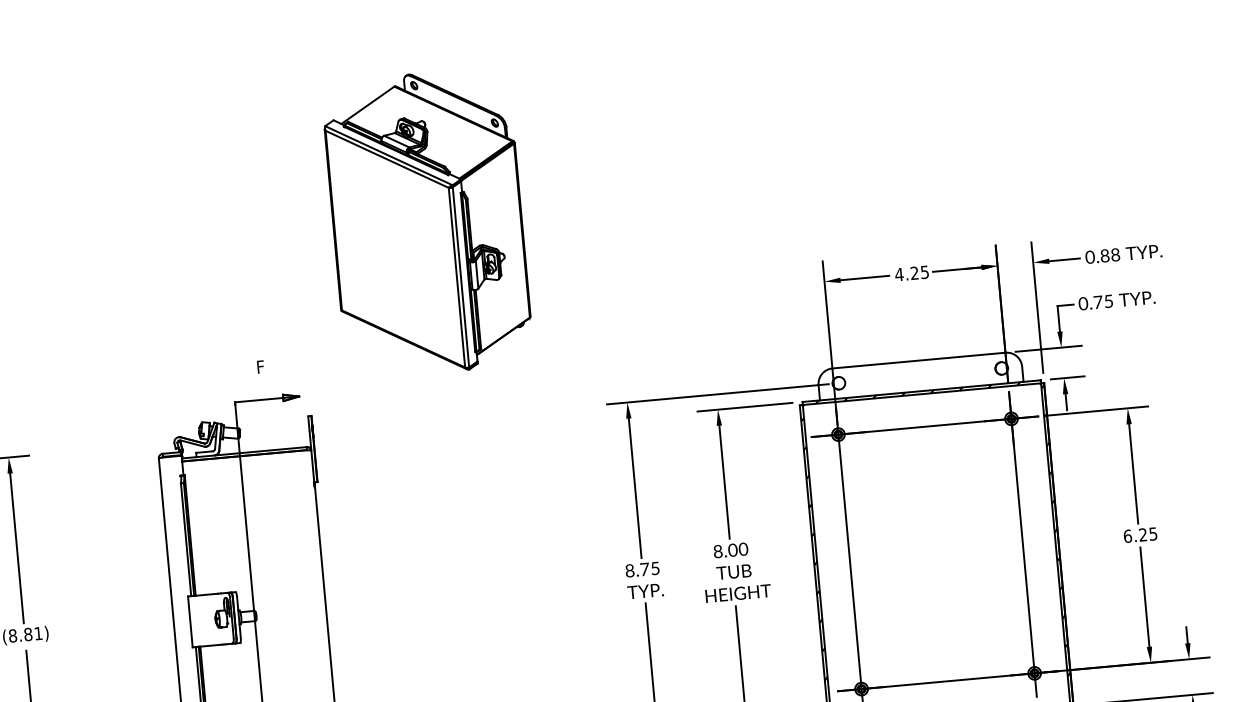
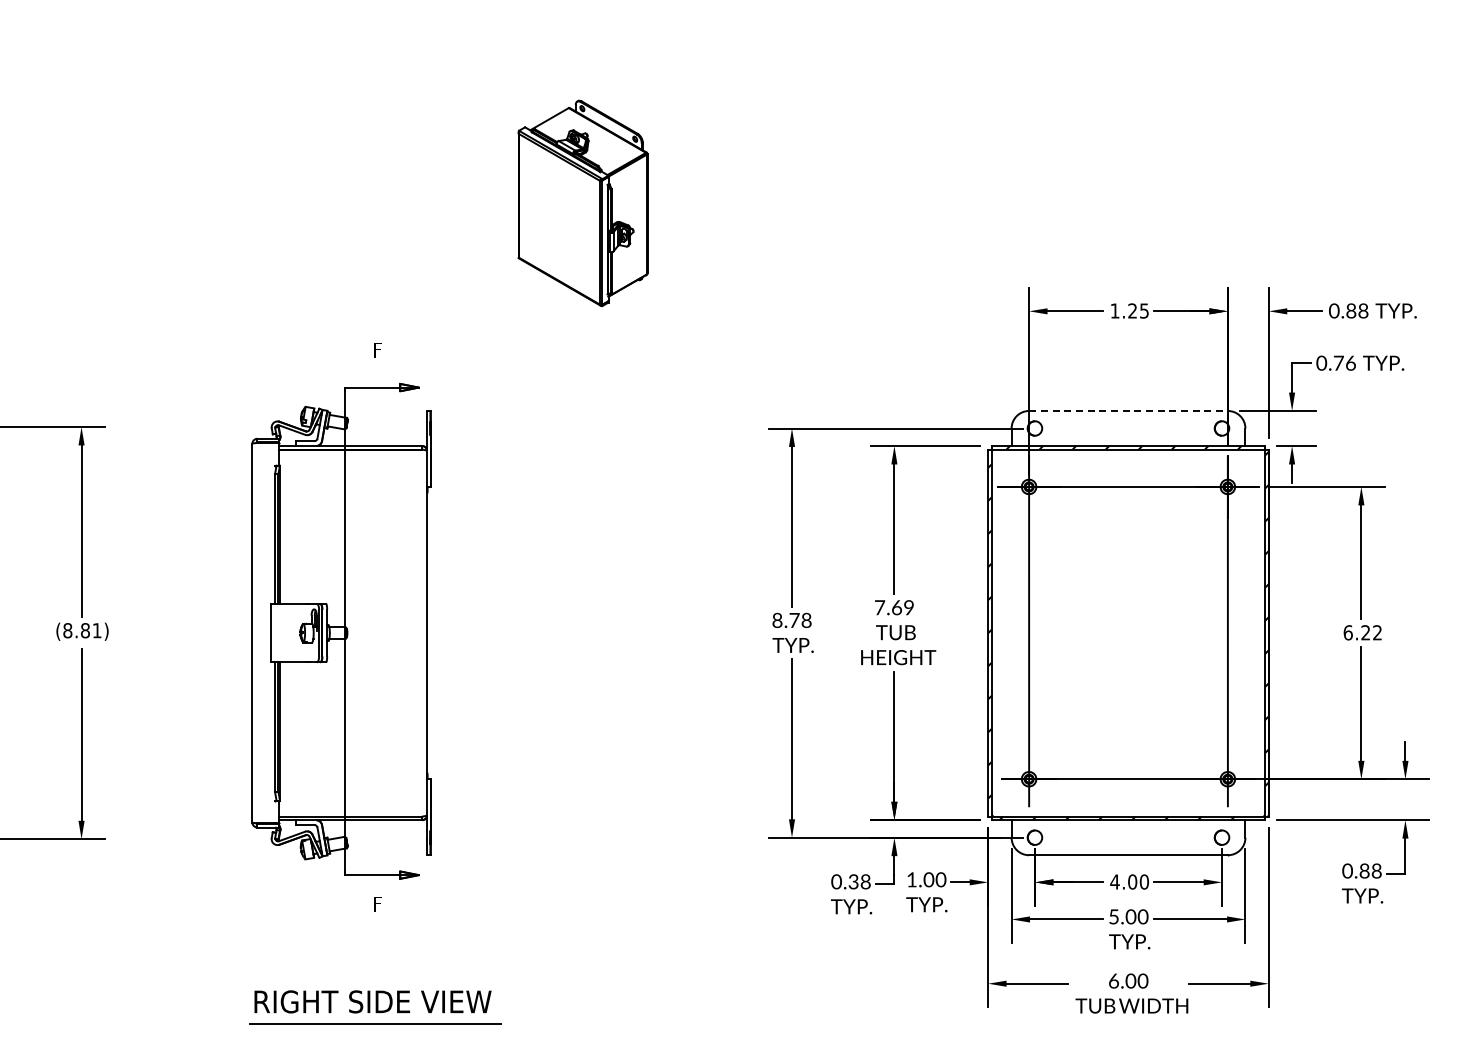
part: (427, 223) -> (582, 203), size x0.6
text: (898, 274) -> (1114, 310), 4.25 -> 1.25
text: (1108, 300) -> (1350, 362), 0.75 -> 0.76
line: (919, 360) -> (1129, 410), solid -> dashed
text: (1153, 533) -> (1377, 632), 6.25 -> 6.22
text: (730, 550) -> (894, 607), 8.00 -> 7.69
text: (655, 567) -> (806, 619), 8.75 -> 8.78

